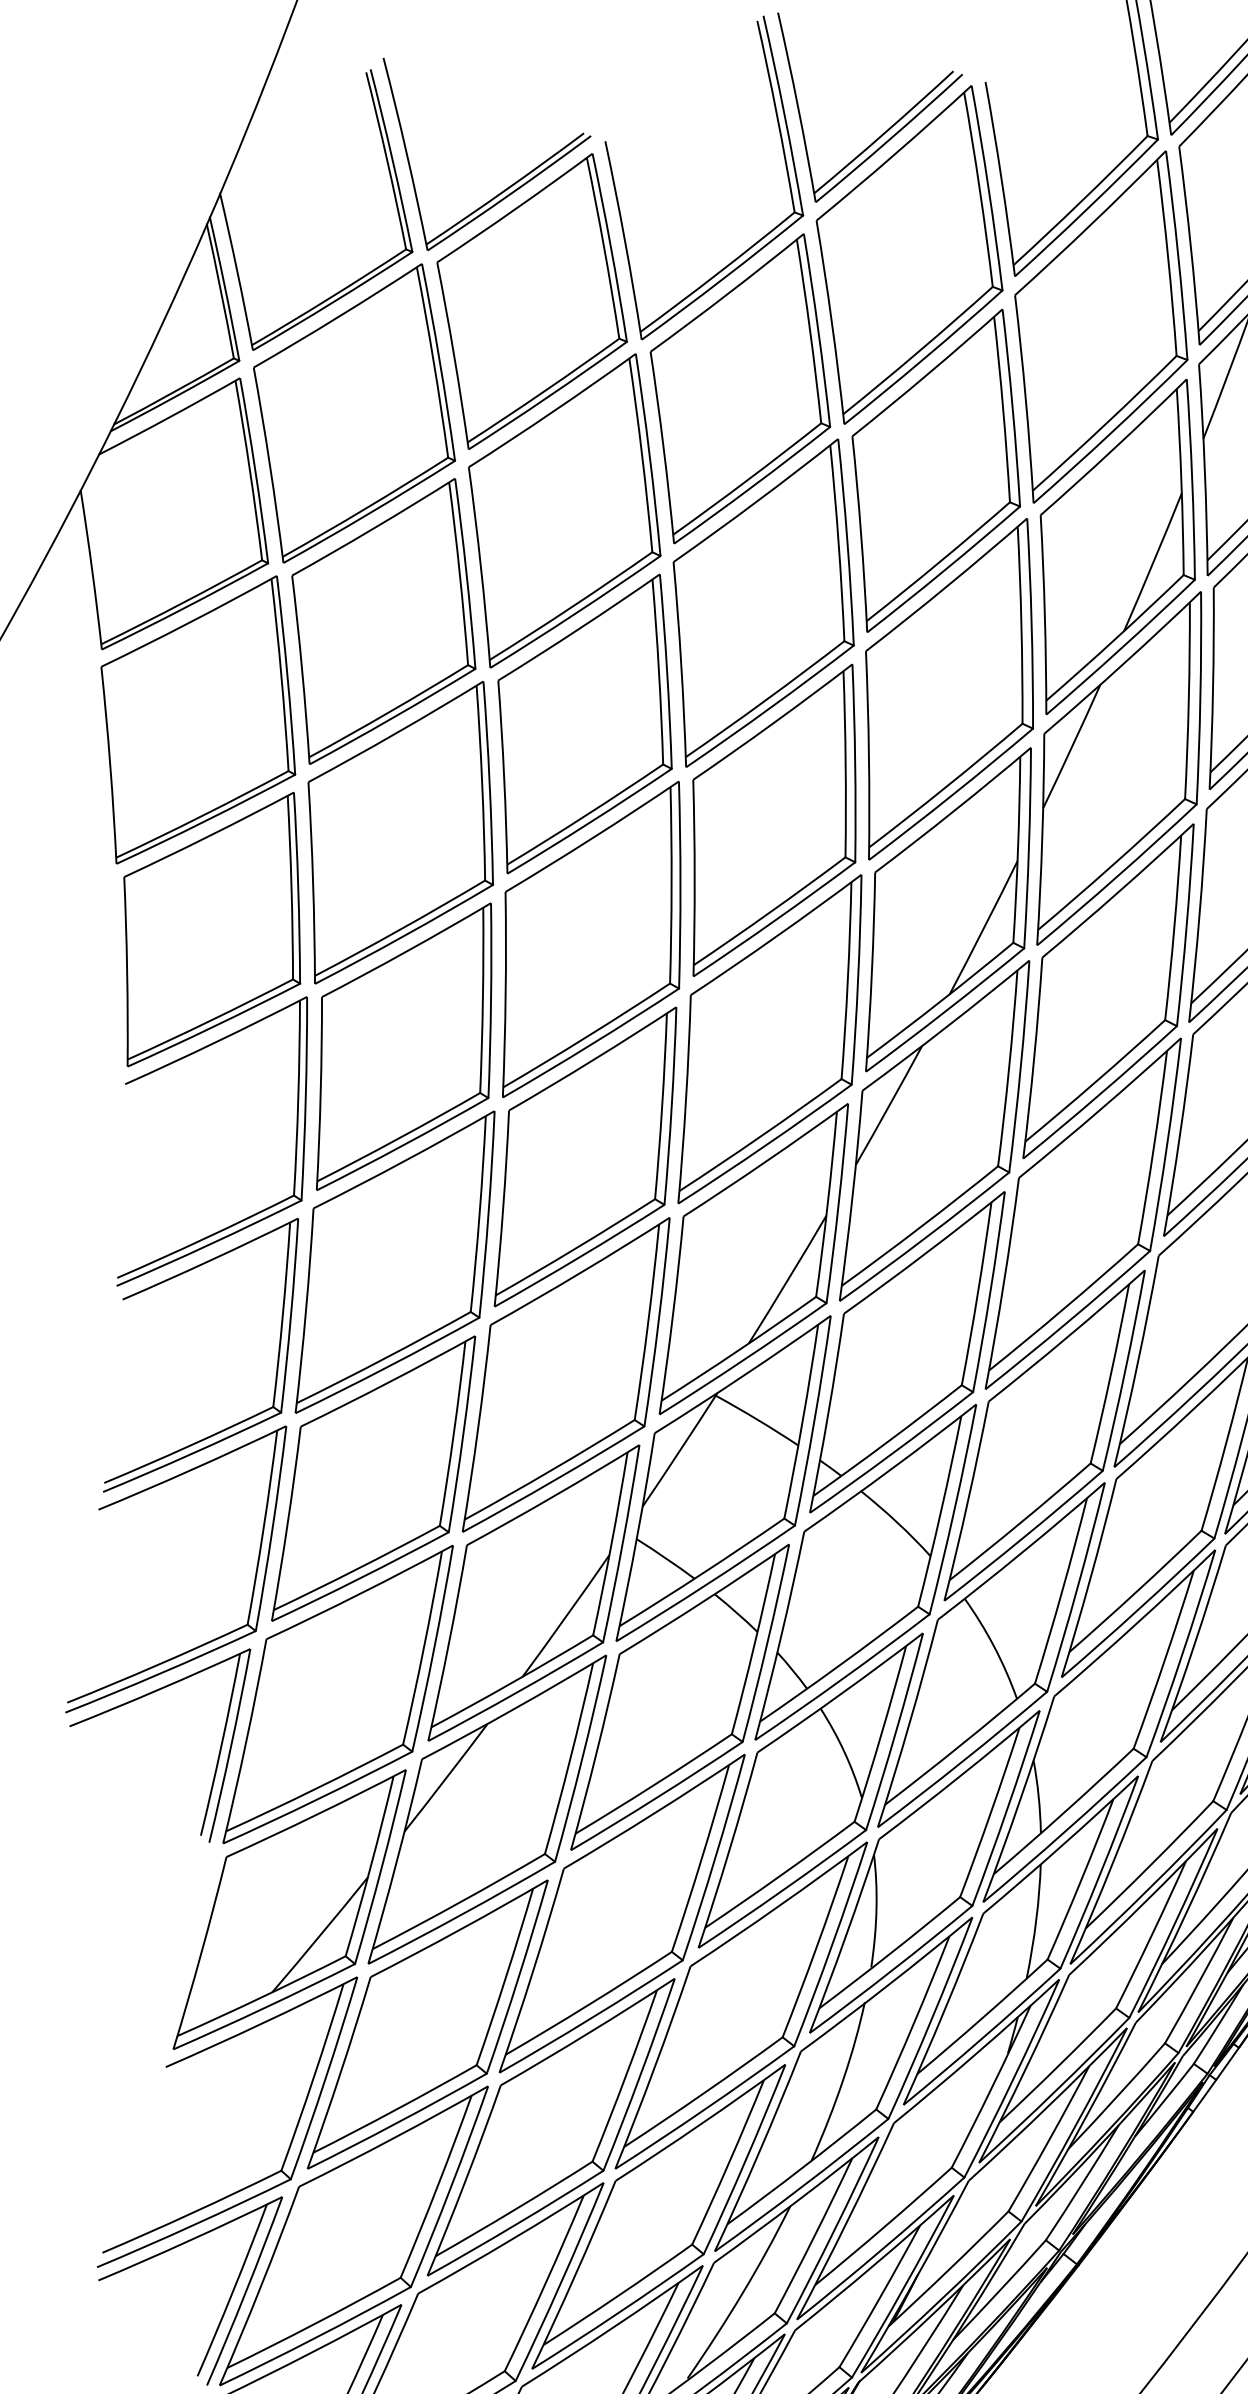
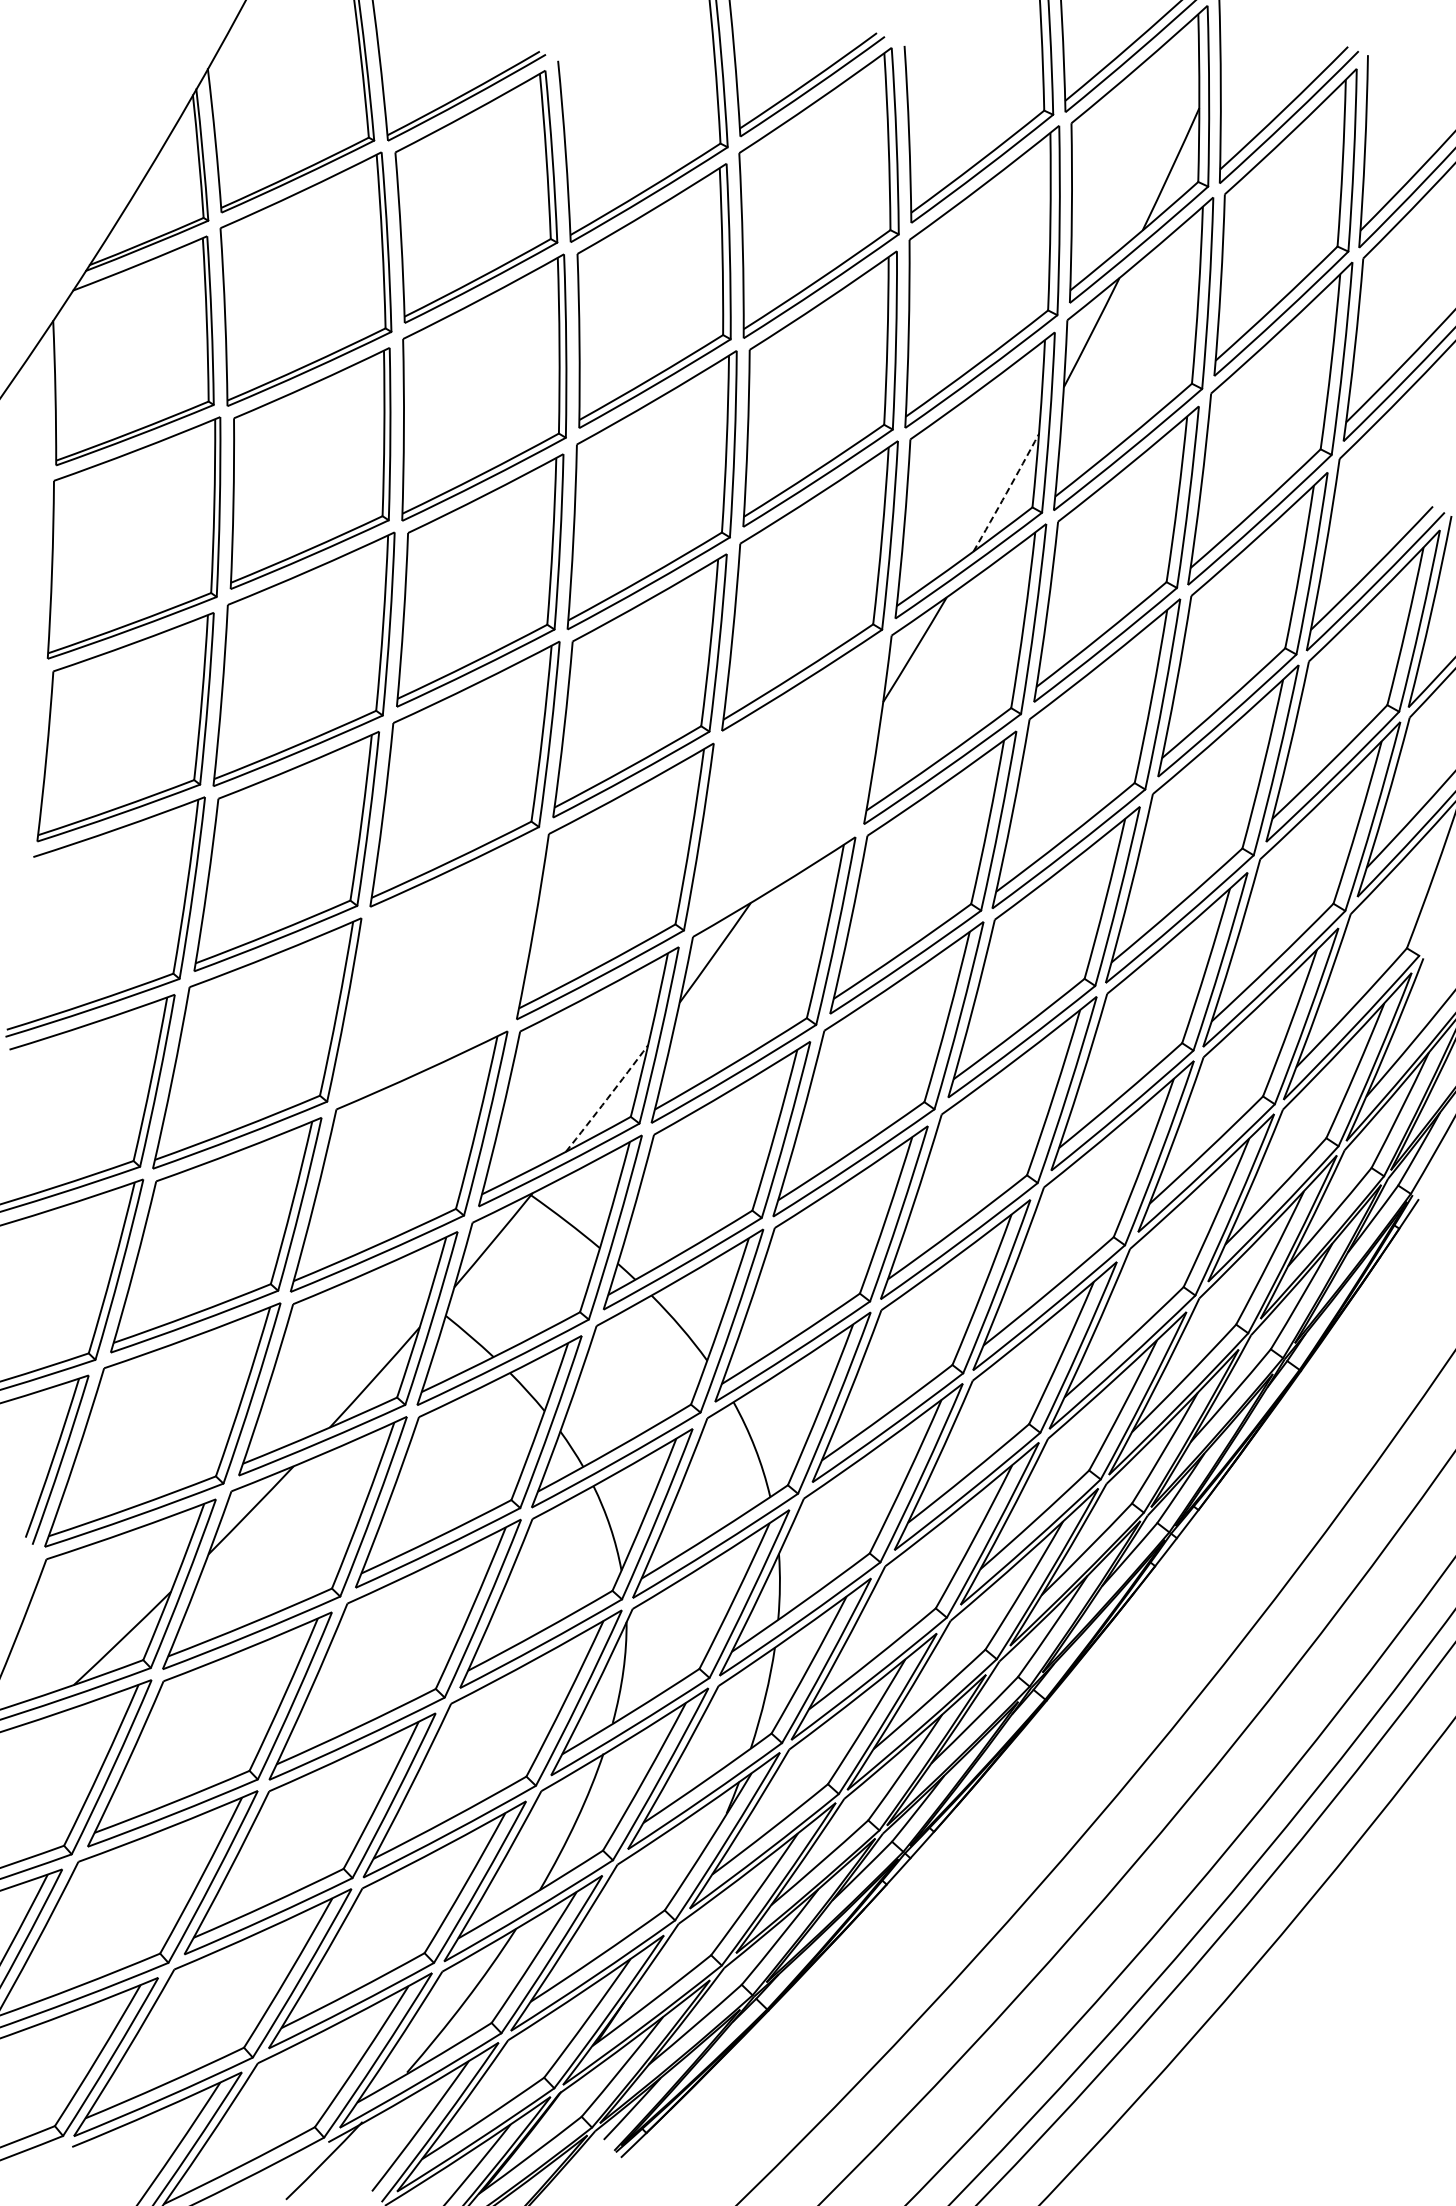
arc: (1153, 562) -> (1006, 493), solid -> dashed
part: (948, 909) -> (788, 783), removed
part: (585, 1155) -> (438, 967), removed
arc: (788, 1279) -> (607, 1098), solid -> dashed

